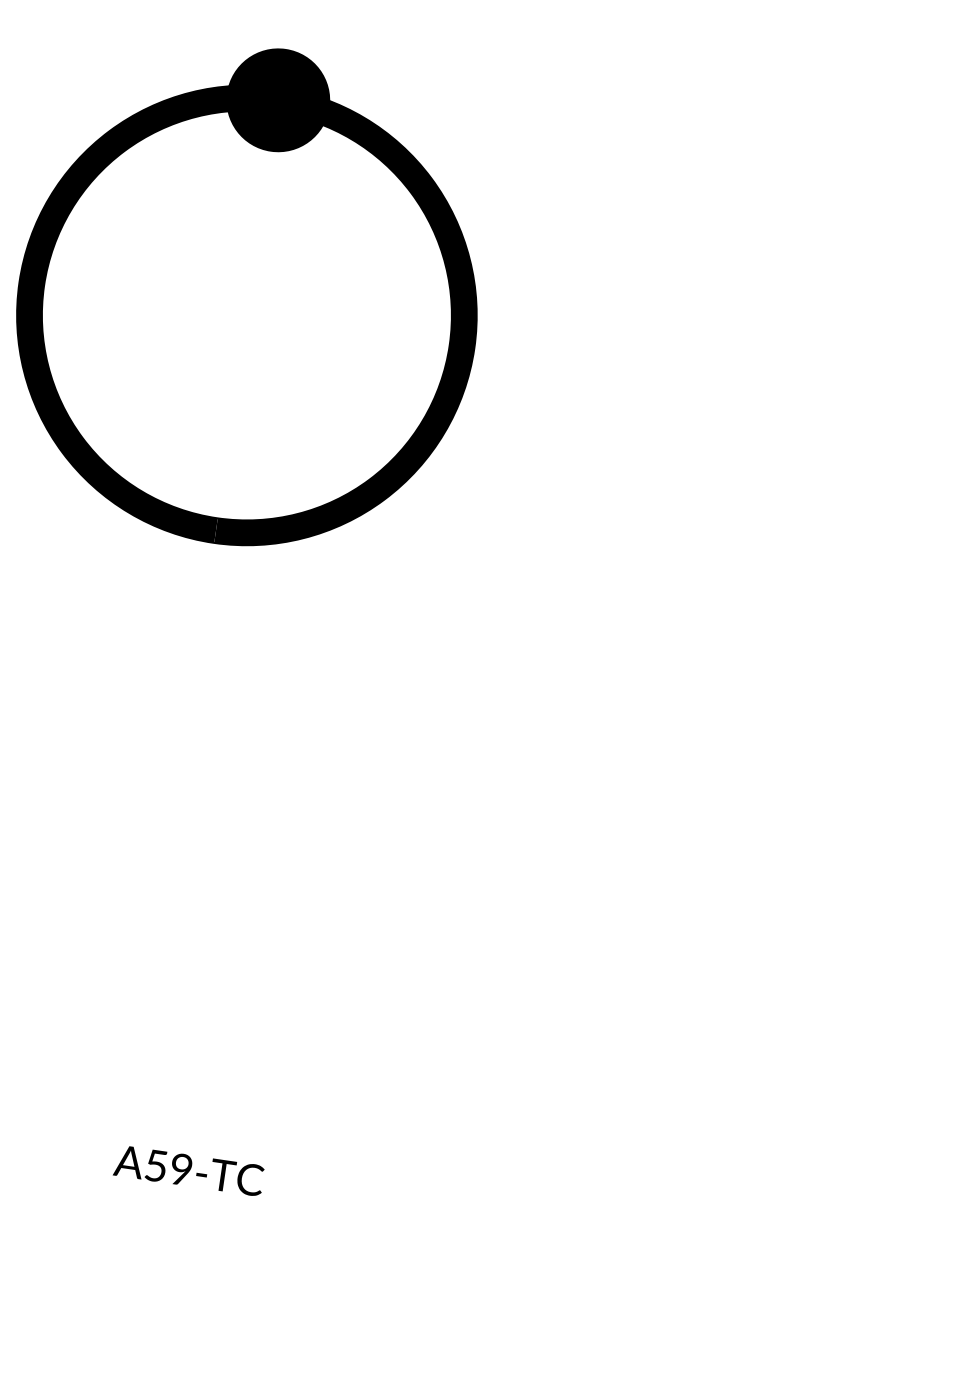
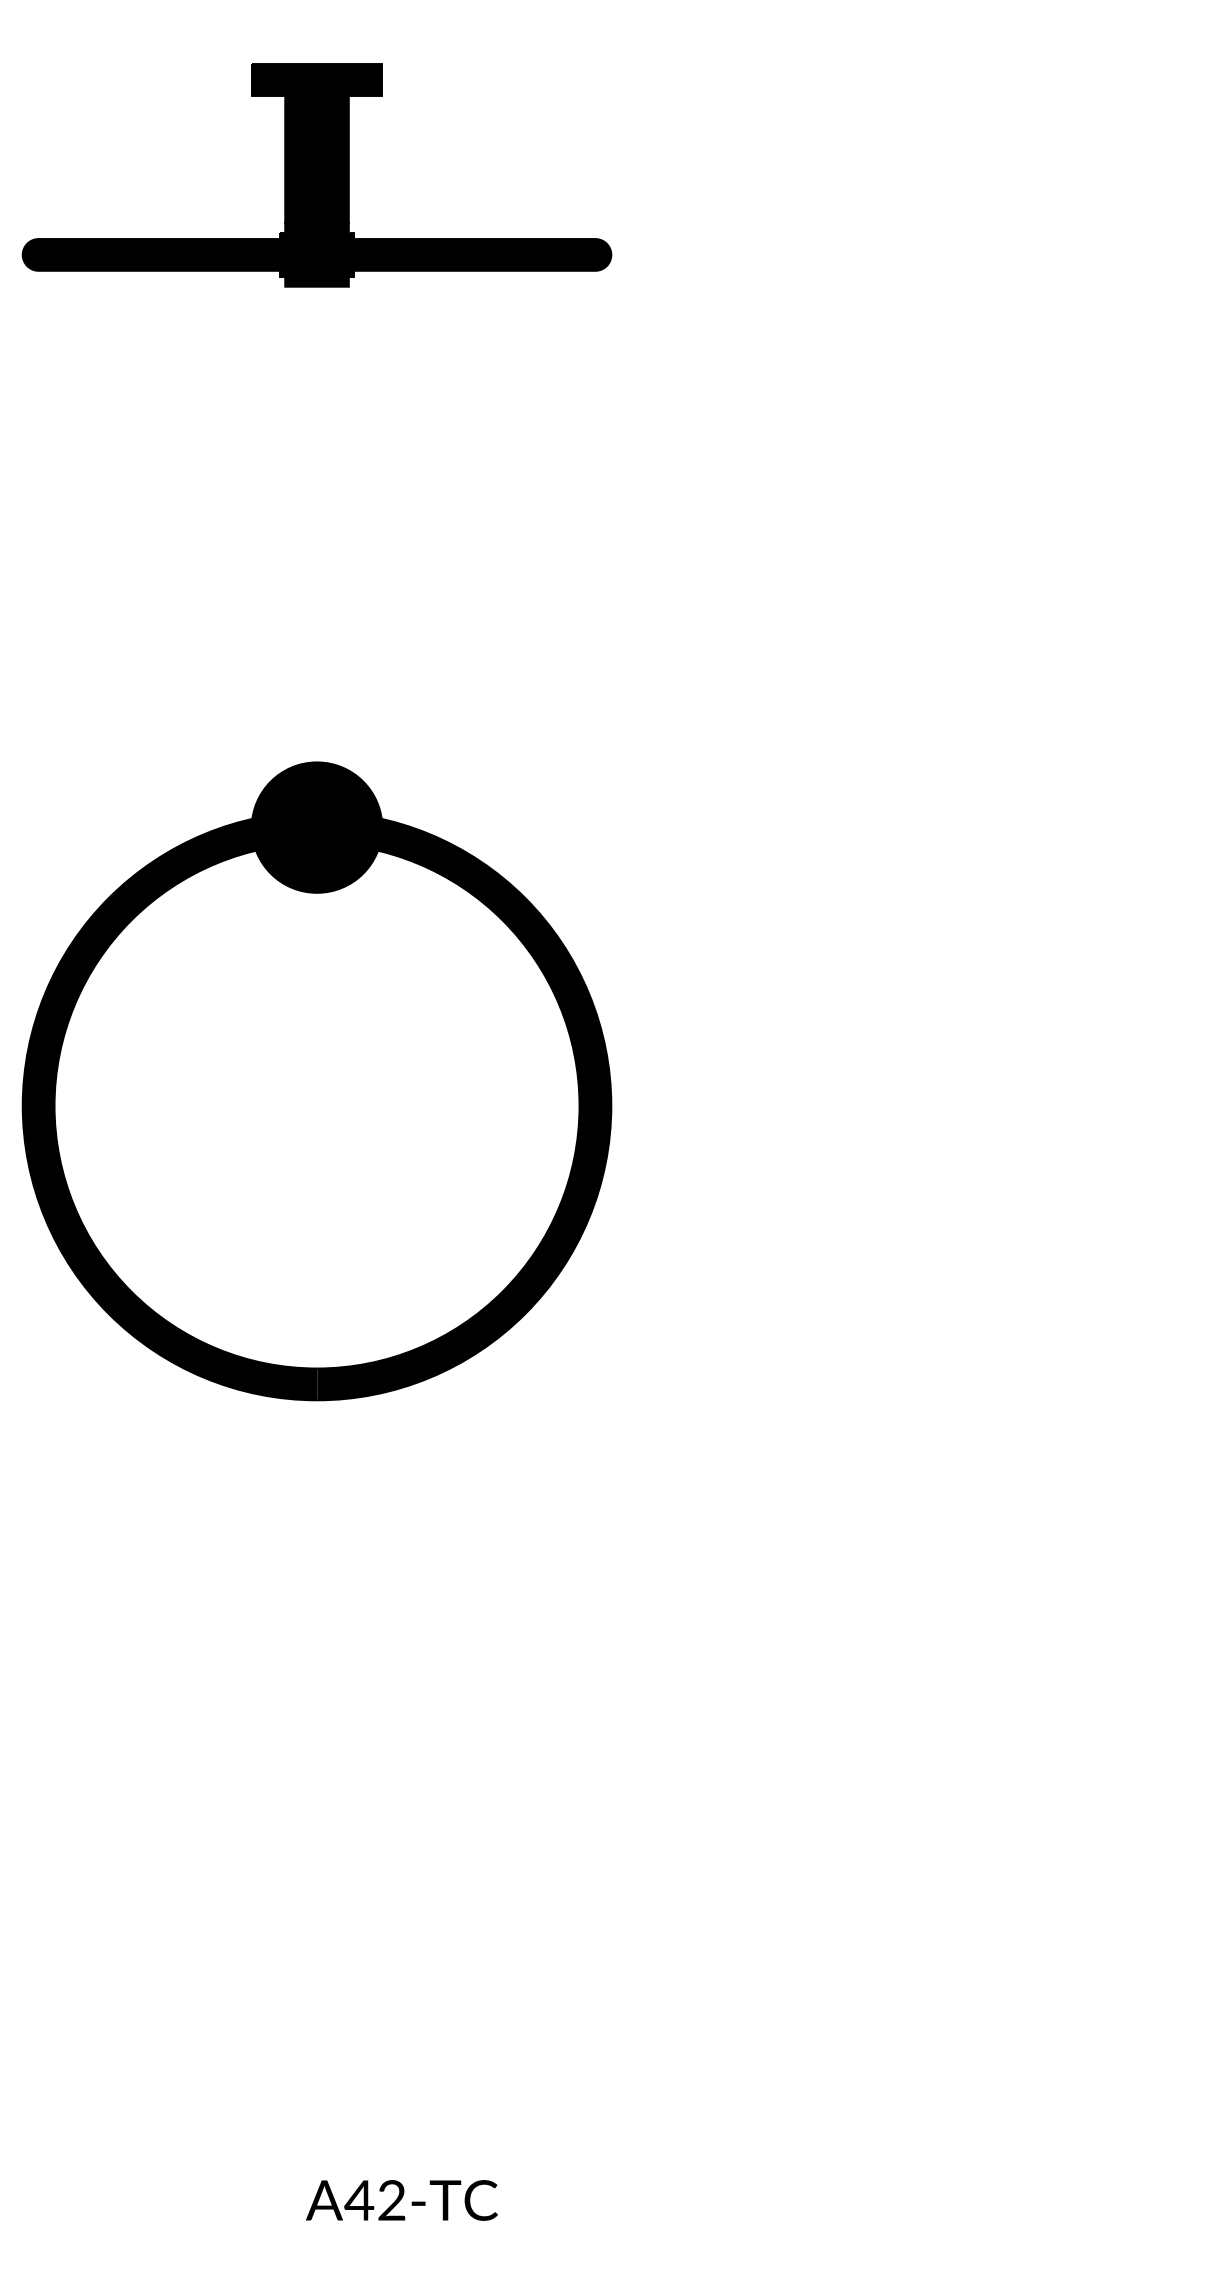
text: (167, 1167) -> (374, 2200), A59-TC -> A42-TC

